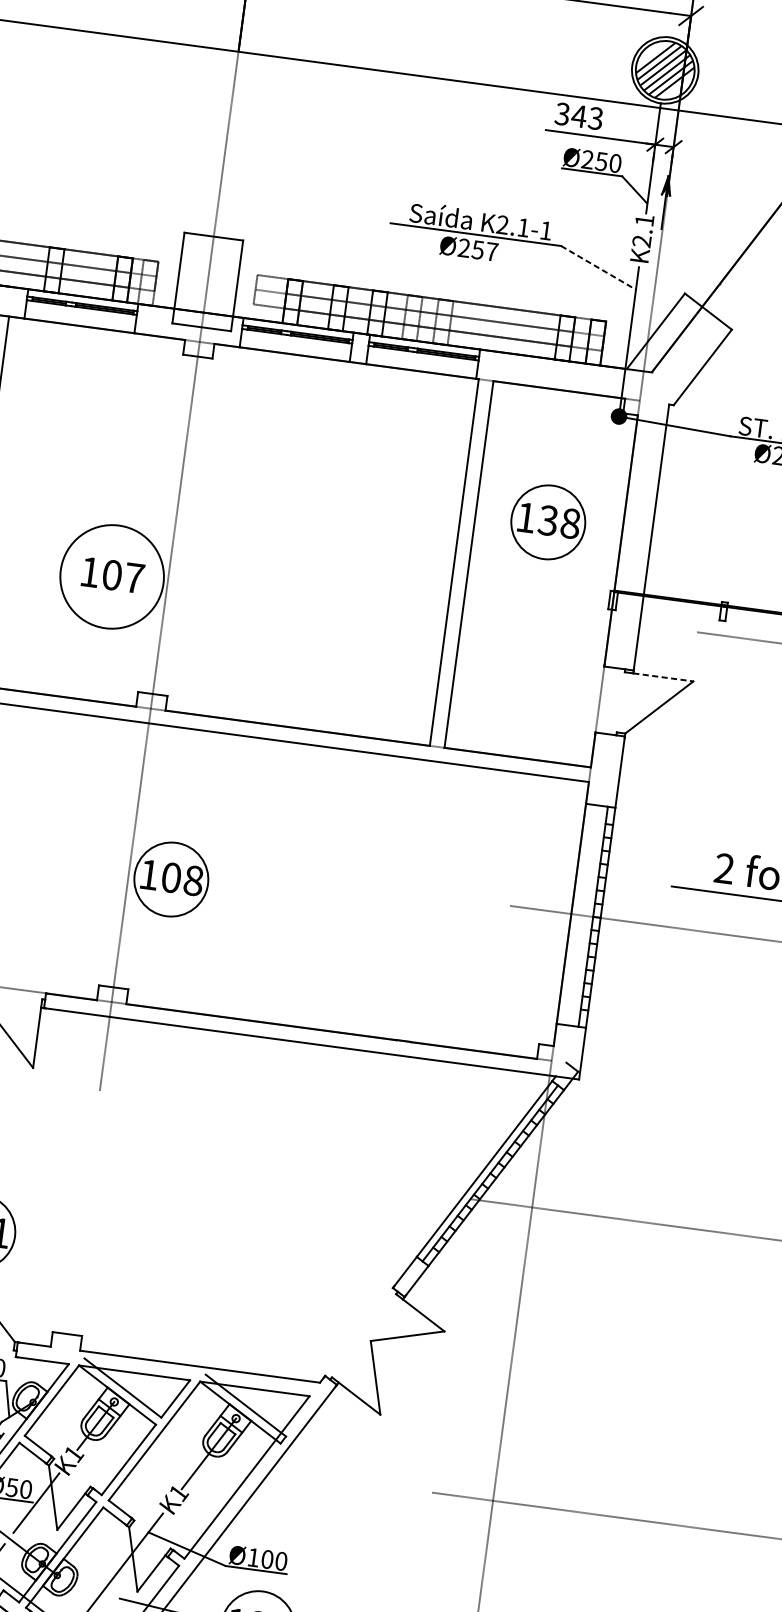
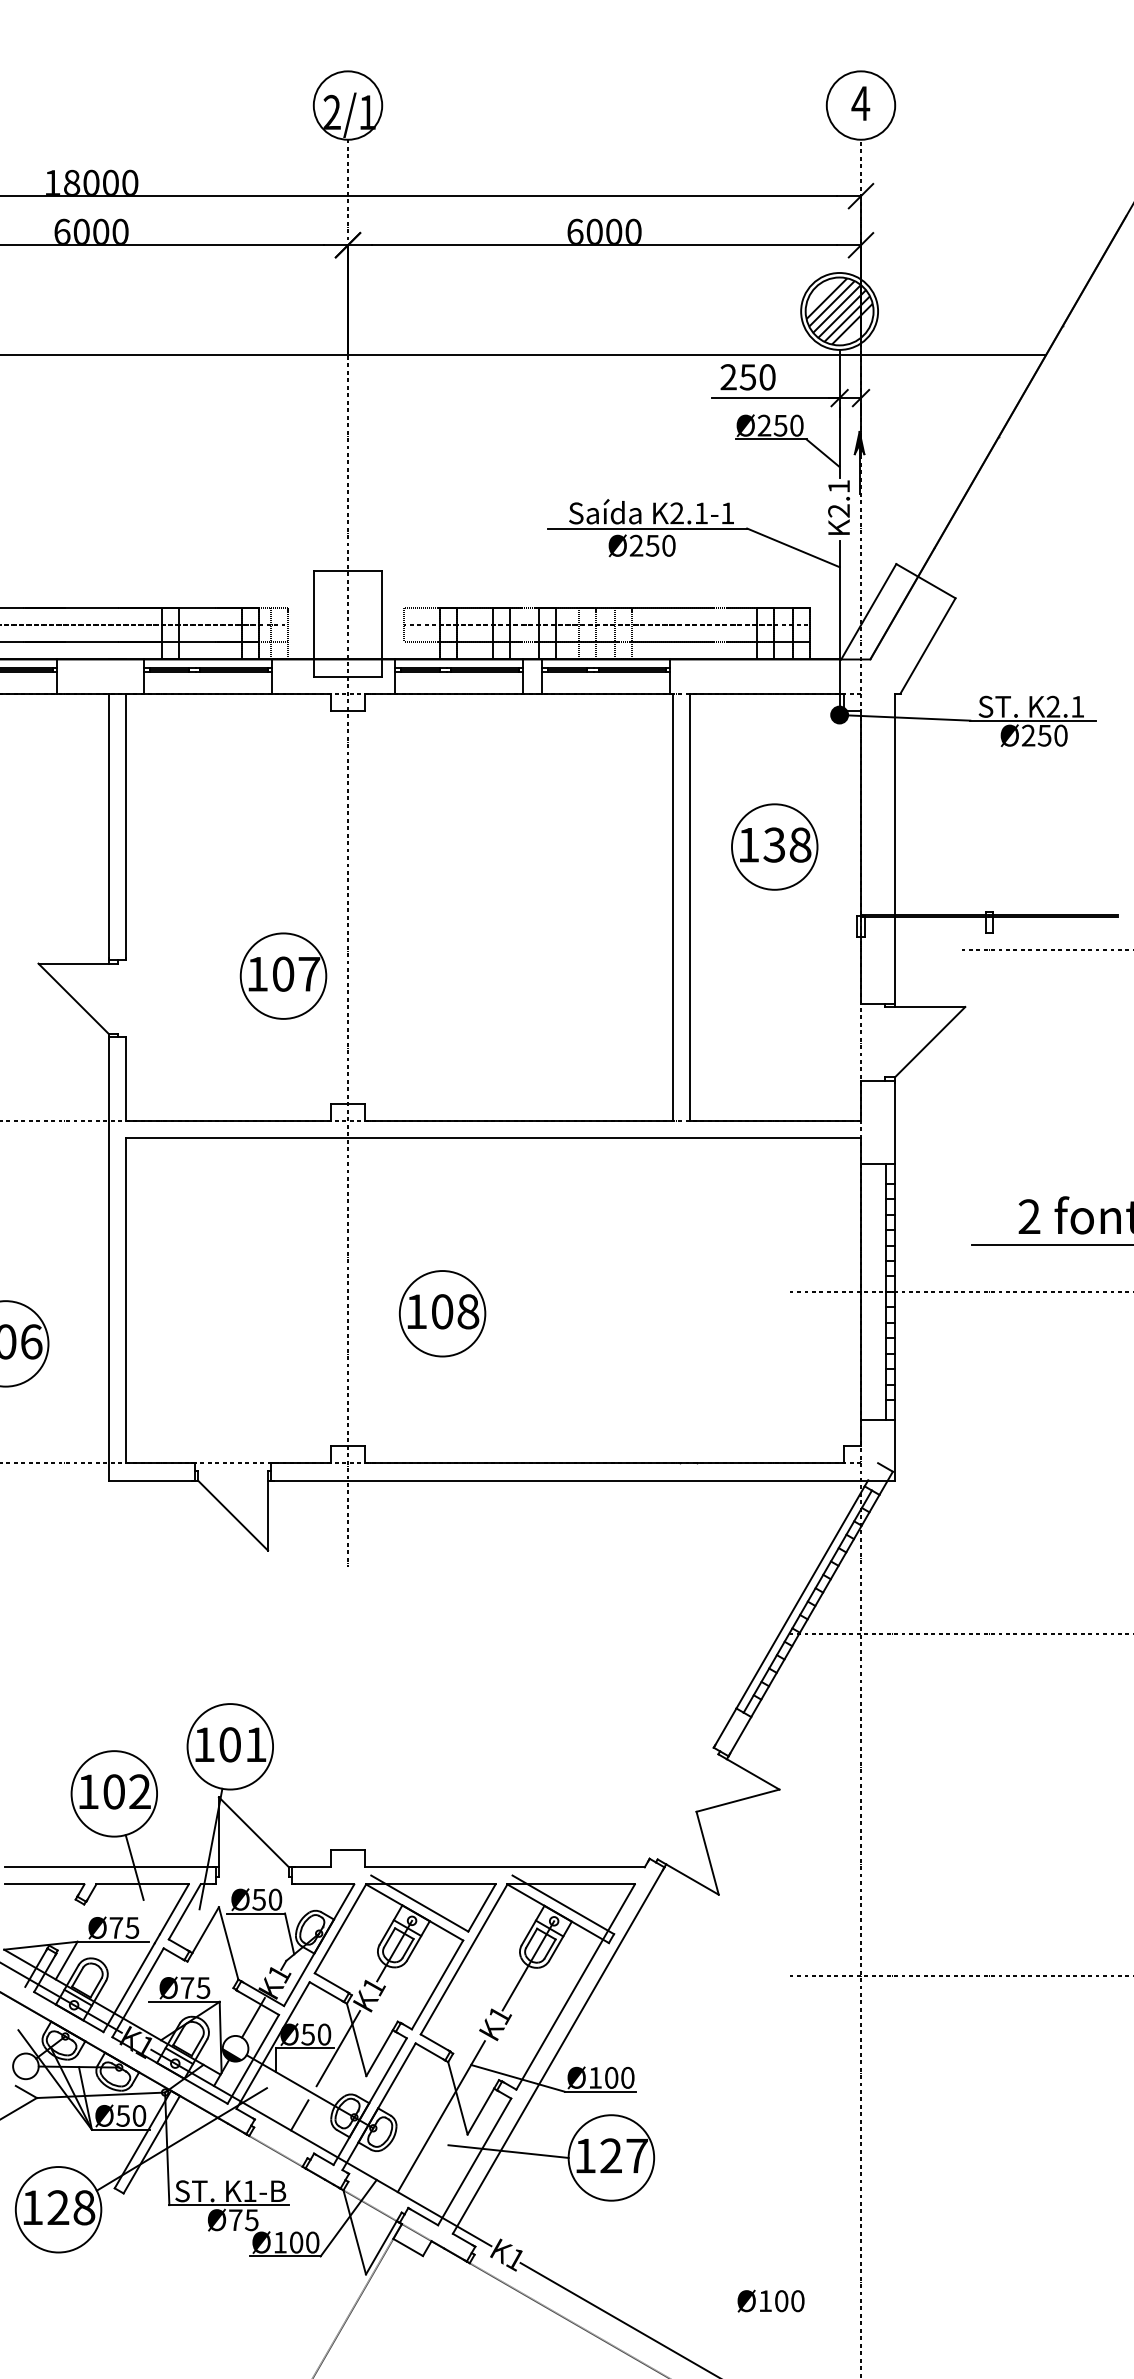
text: (578, 116) -> (747, 377), 343 -> 250
text: (491, 251) -> (668, 545), Ø257 -> Ø250
line: (598, 268) -> (793, 548), dashed -> solid
circle: (112, 576) -> (283, 975), size x0.71
line: (663, 677) -> (930, 1007), dashed -> solid
part: (171, 879) -> (442, 1313), moved

